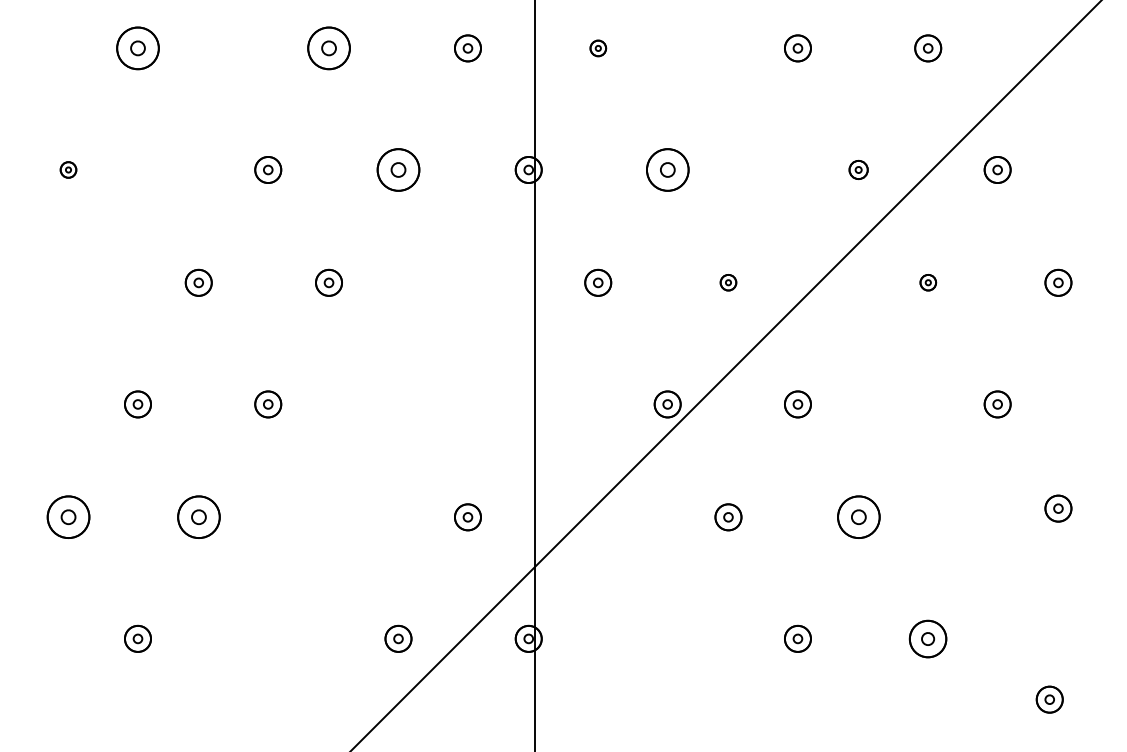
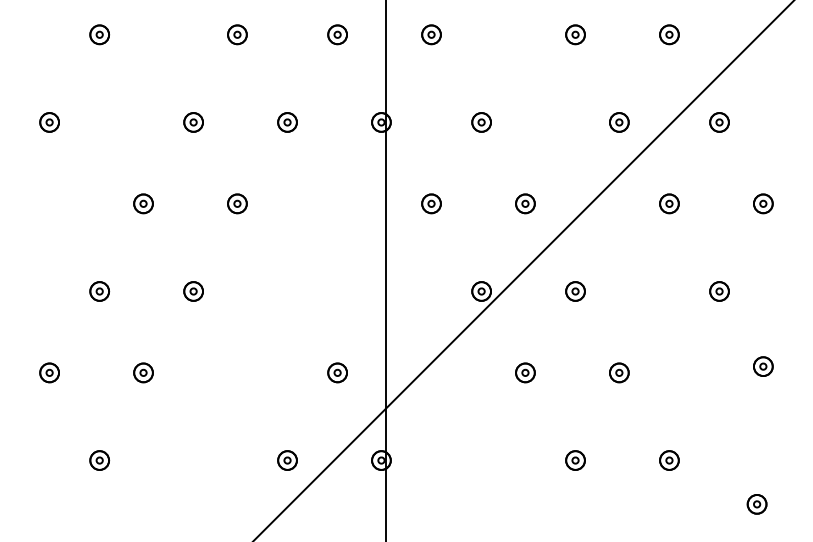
part: (137, 48) -> (99, 34), size x0.62
part: (328, 48) -> (237, 34), size x0.62
part: (598, 48) -> (431, 34), size x1.67
part: (68, 169) -> (49, 122), size x1.67
part: (398, 169) -> (287, 122), size x0.62
part: (667, 169) -> (481, 122), size x0.62
part: (858, 169) -> (619, 122), size x1.43
part: (728, 282) -> (525, 203), size x1.67
part: (928, 282) -> (669, 203), size x1.67
part: (68, 517) -> (49, 373), size x0.62
part: (198, 517) -> (143, 373), size x0.62
part: (858, 517) -> (619, 373), size x0.62
part: (928, 638) -> (669, 460), size x0.71

